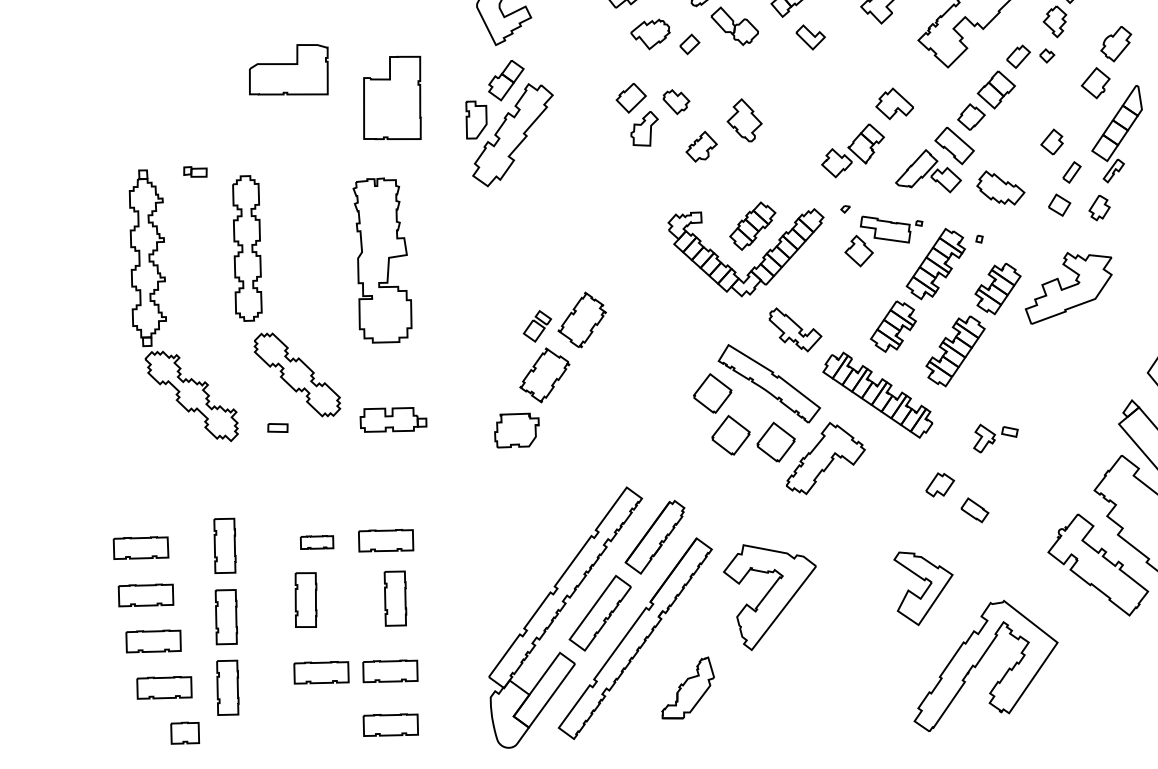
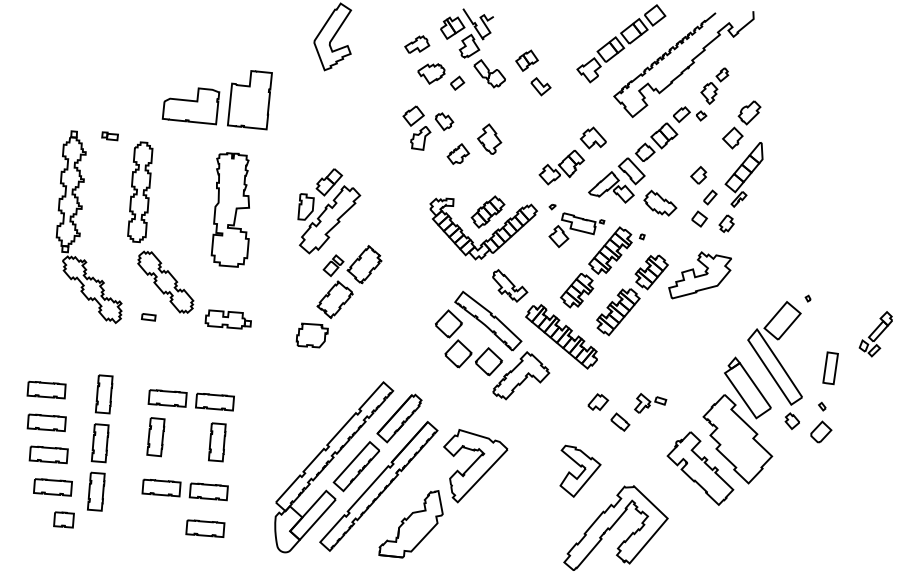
part: (288, 72) -> (190, 106), moved
part: (510, 122) -> (329, 211), moved
part: (995, 437) -> (650, 403), moved
part: (316, 542) -> (167, 398), size x1.67
part: (686, 689) -> (410, 524), size x1.67

